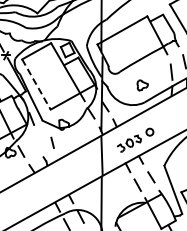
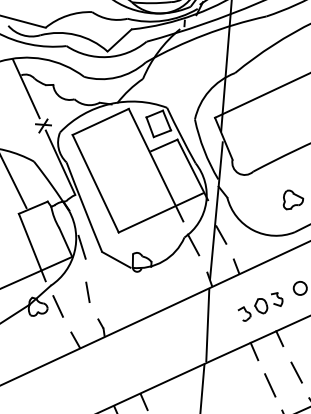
line: (36, 84) -> (95, 183), dashed -> solid
line: (52, 142) -> (87, 291), moved

